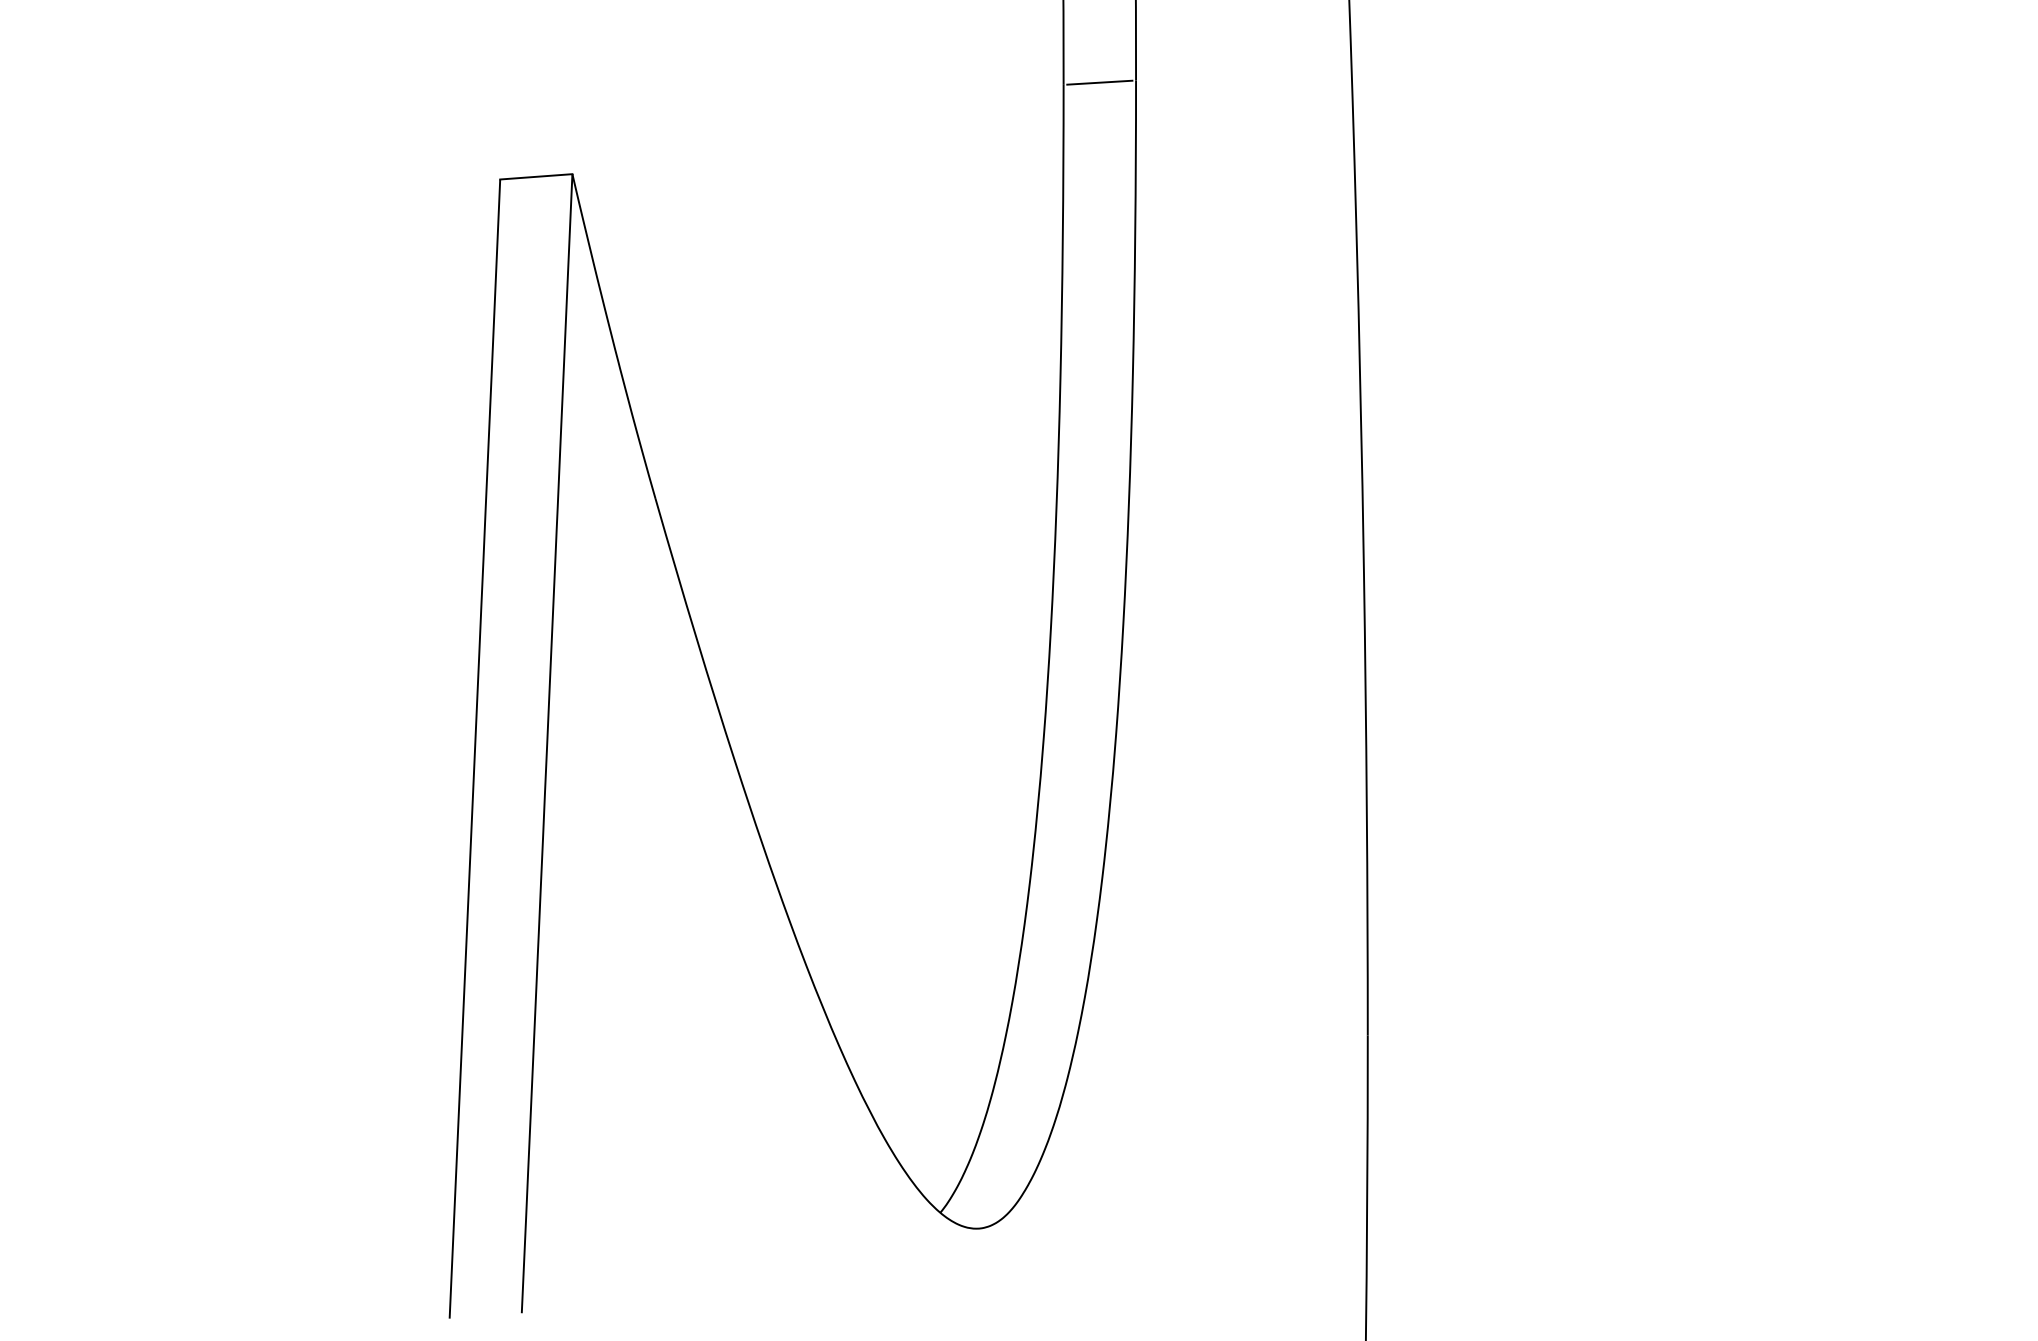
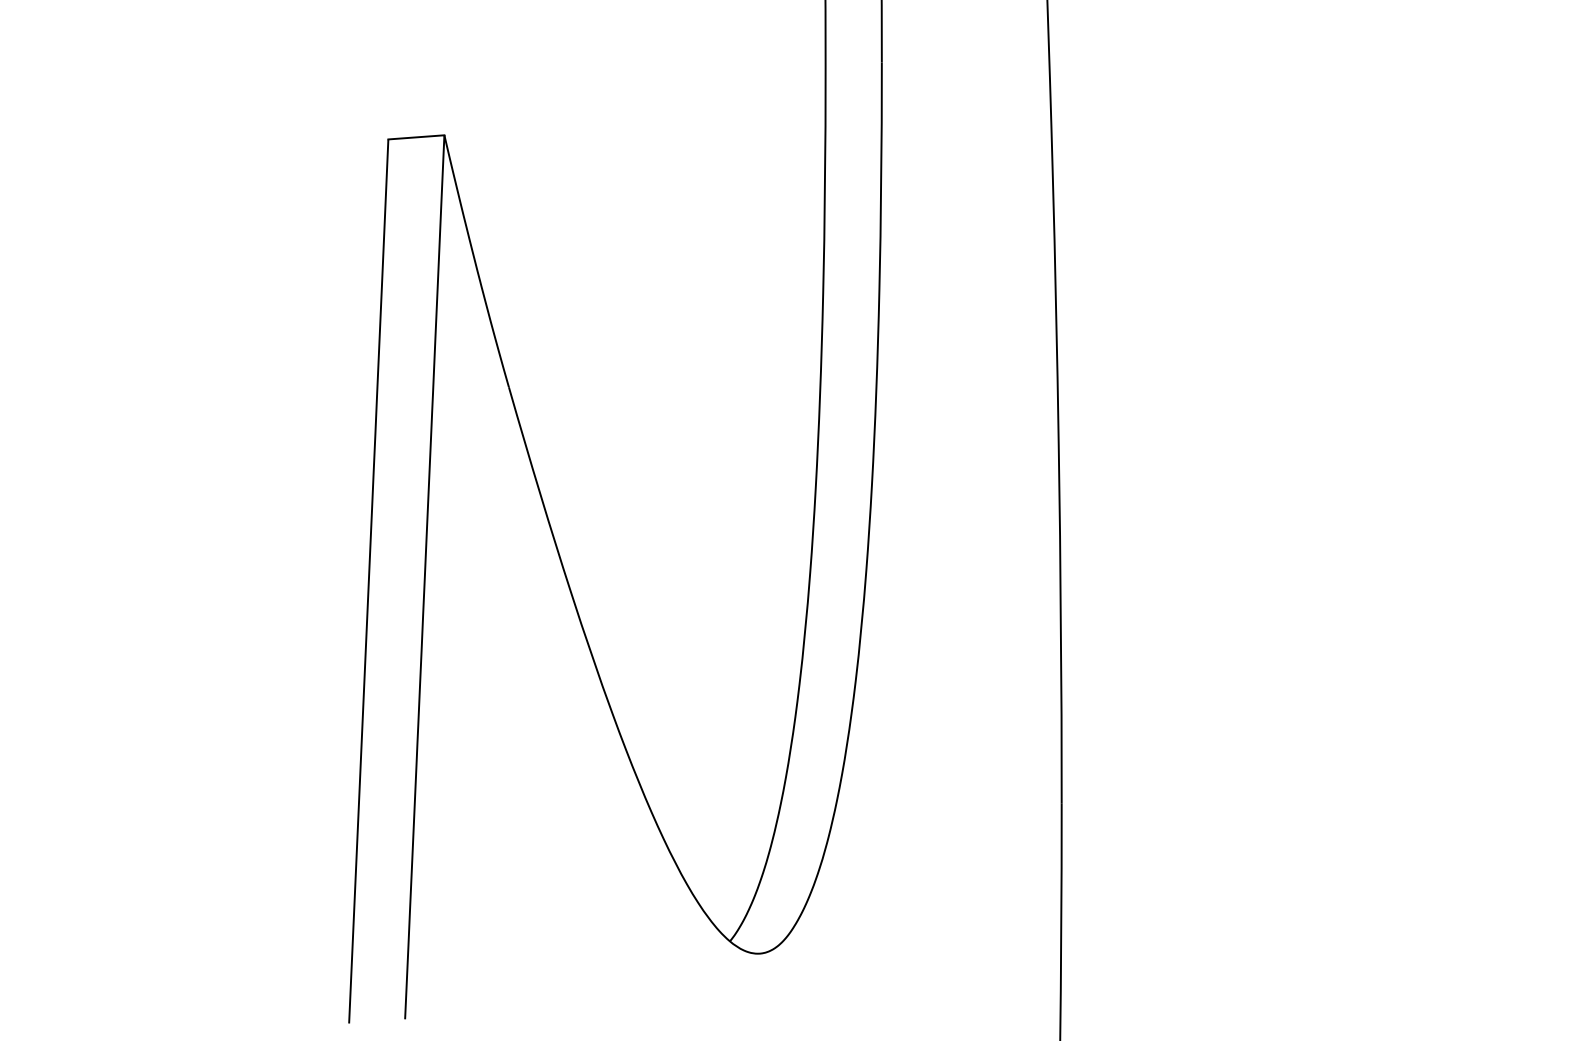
line: (1099, 81) -> (853, 63), removed

